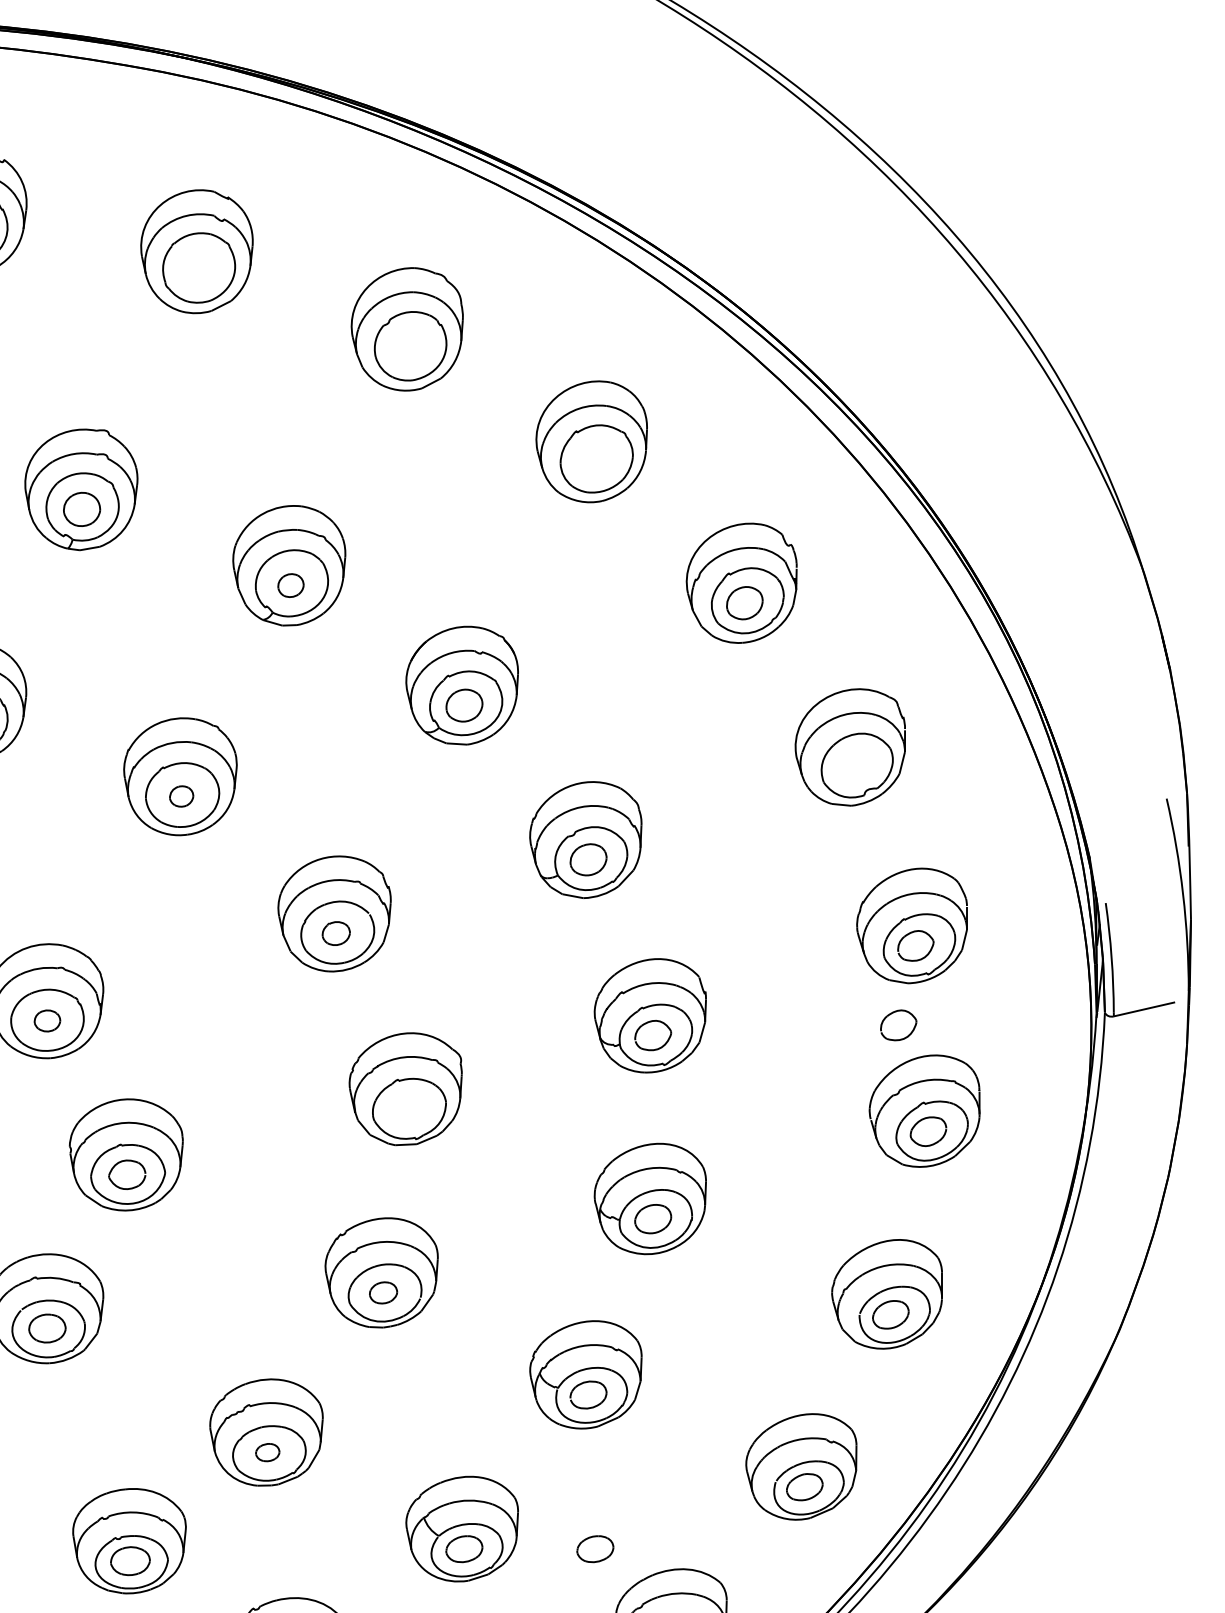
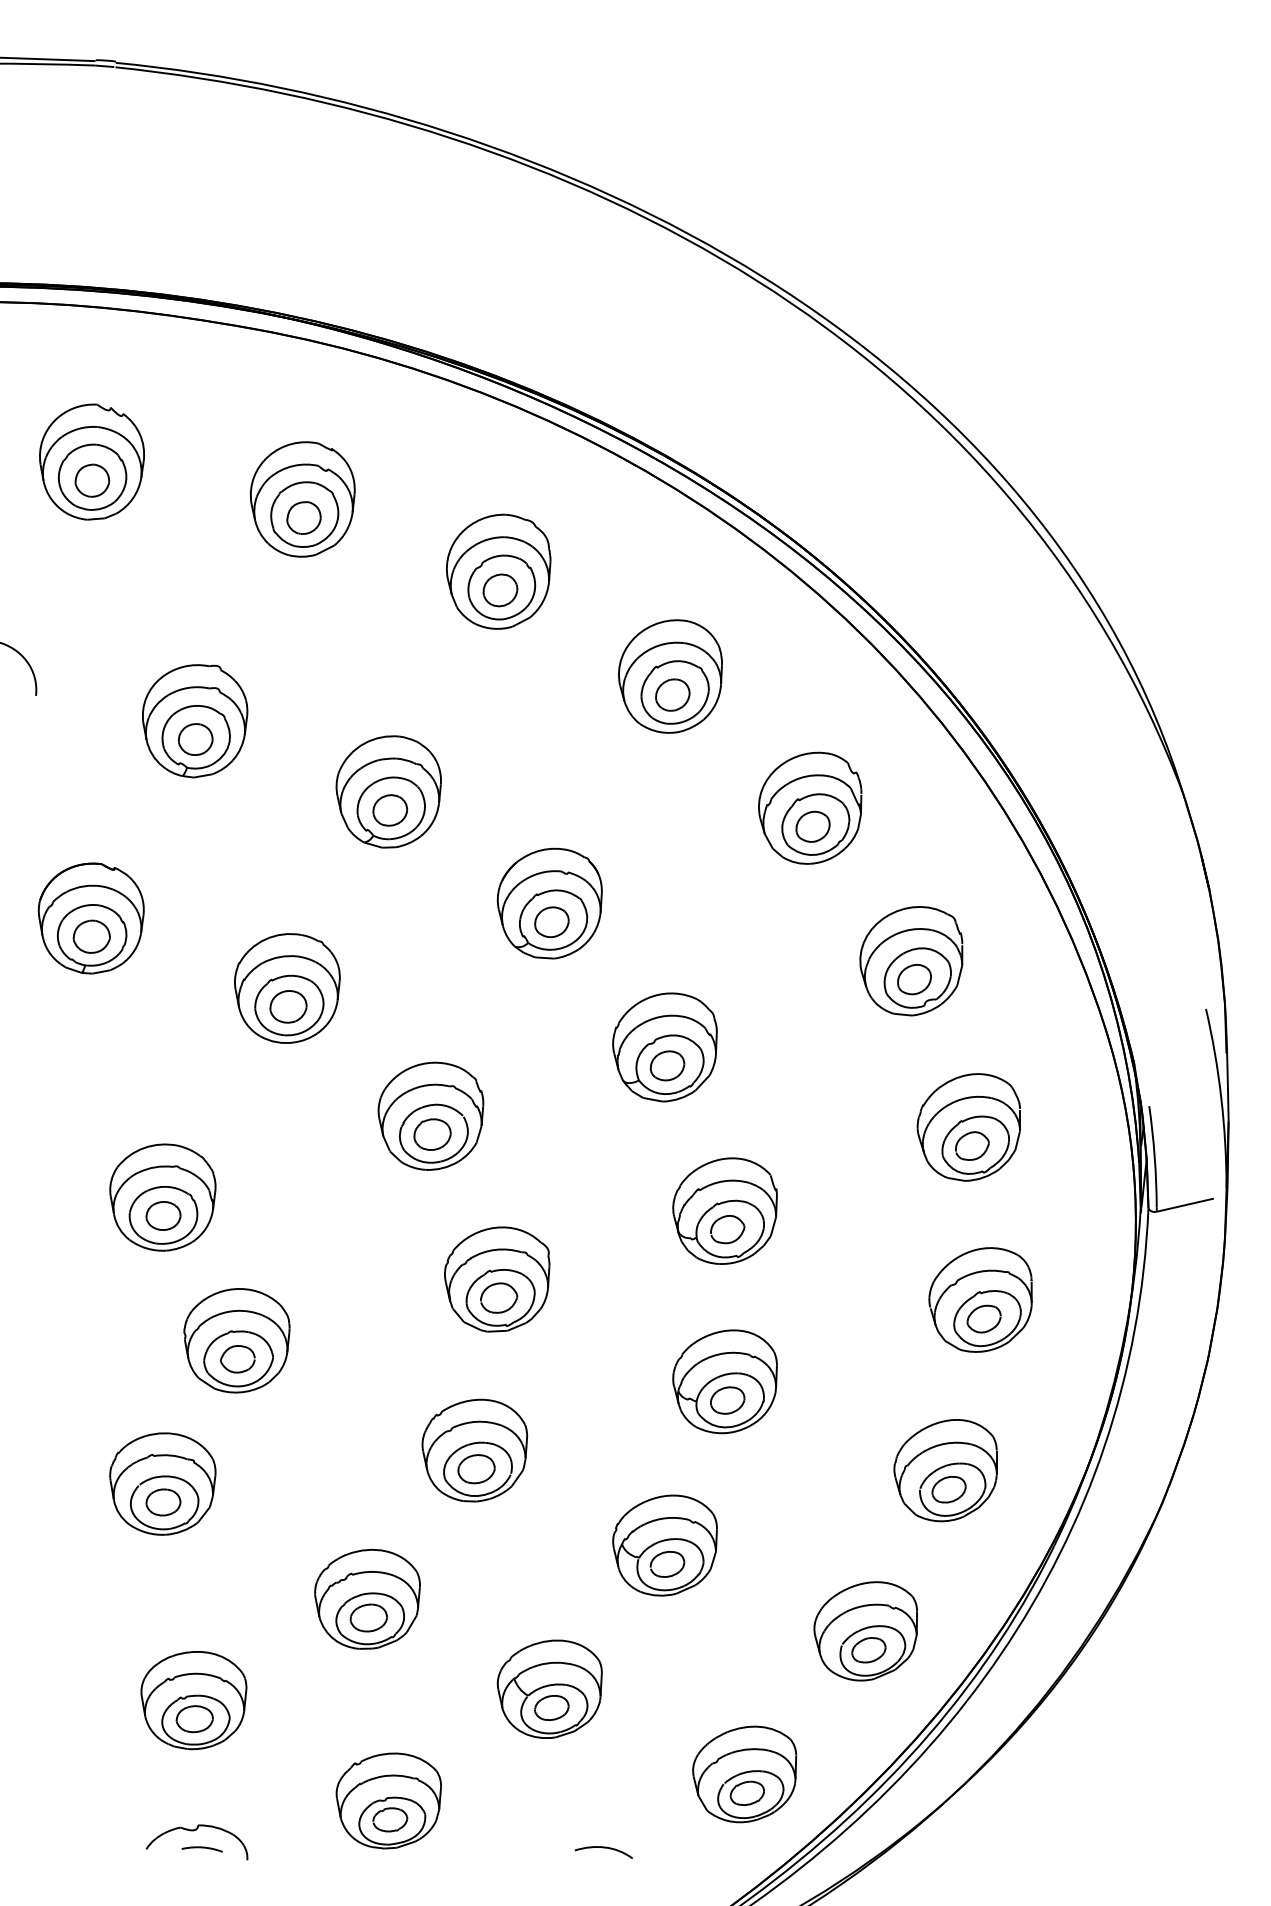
part: (197, 271) -> (303, 517), added
part: (409, 349) -> (500, 590), added
part: (593, 461) -> (672, 694), added
part: (291, 585) -> (390, 810), size x1.43
part: (853, 767) -> (914, 979), added
part: (181, 796) -> (288, 1006), size x1.67
part: (336, 933) -> (432, 1134), size x1.43
part: (47, 1020) -> (163, 1215), size x1.43
part: (898, 1024) -> (956, 1219), removed
part: (408, 1108) -> (499, 1297), added
part: (383, 1293) -> (476, 1469), size x1.43
part: (267, 1452) -> (368, 1617), size x1.67
part: (129, 1541) -> (193, 1700), moved
part: (594, 1548) -> (673, 1707), removed

